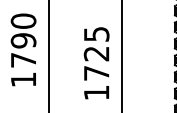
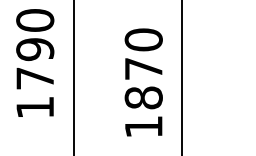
text: (96, 53) -> (143, 68), 1725 -> 1870

